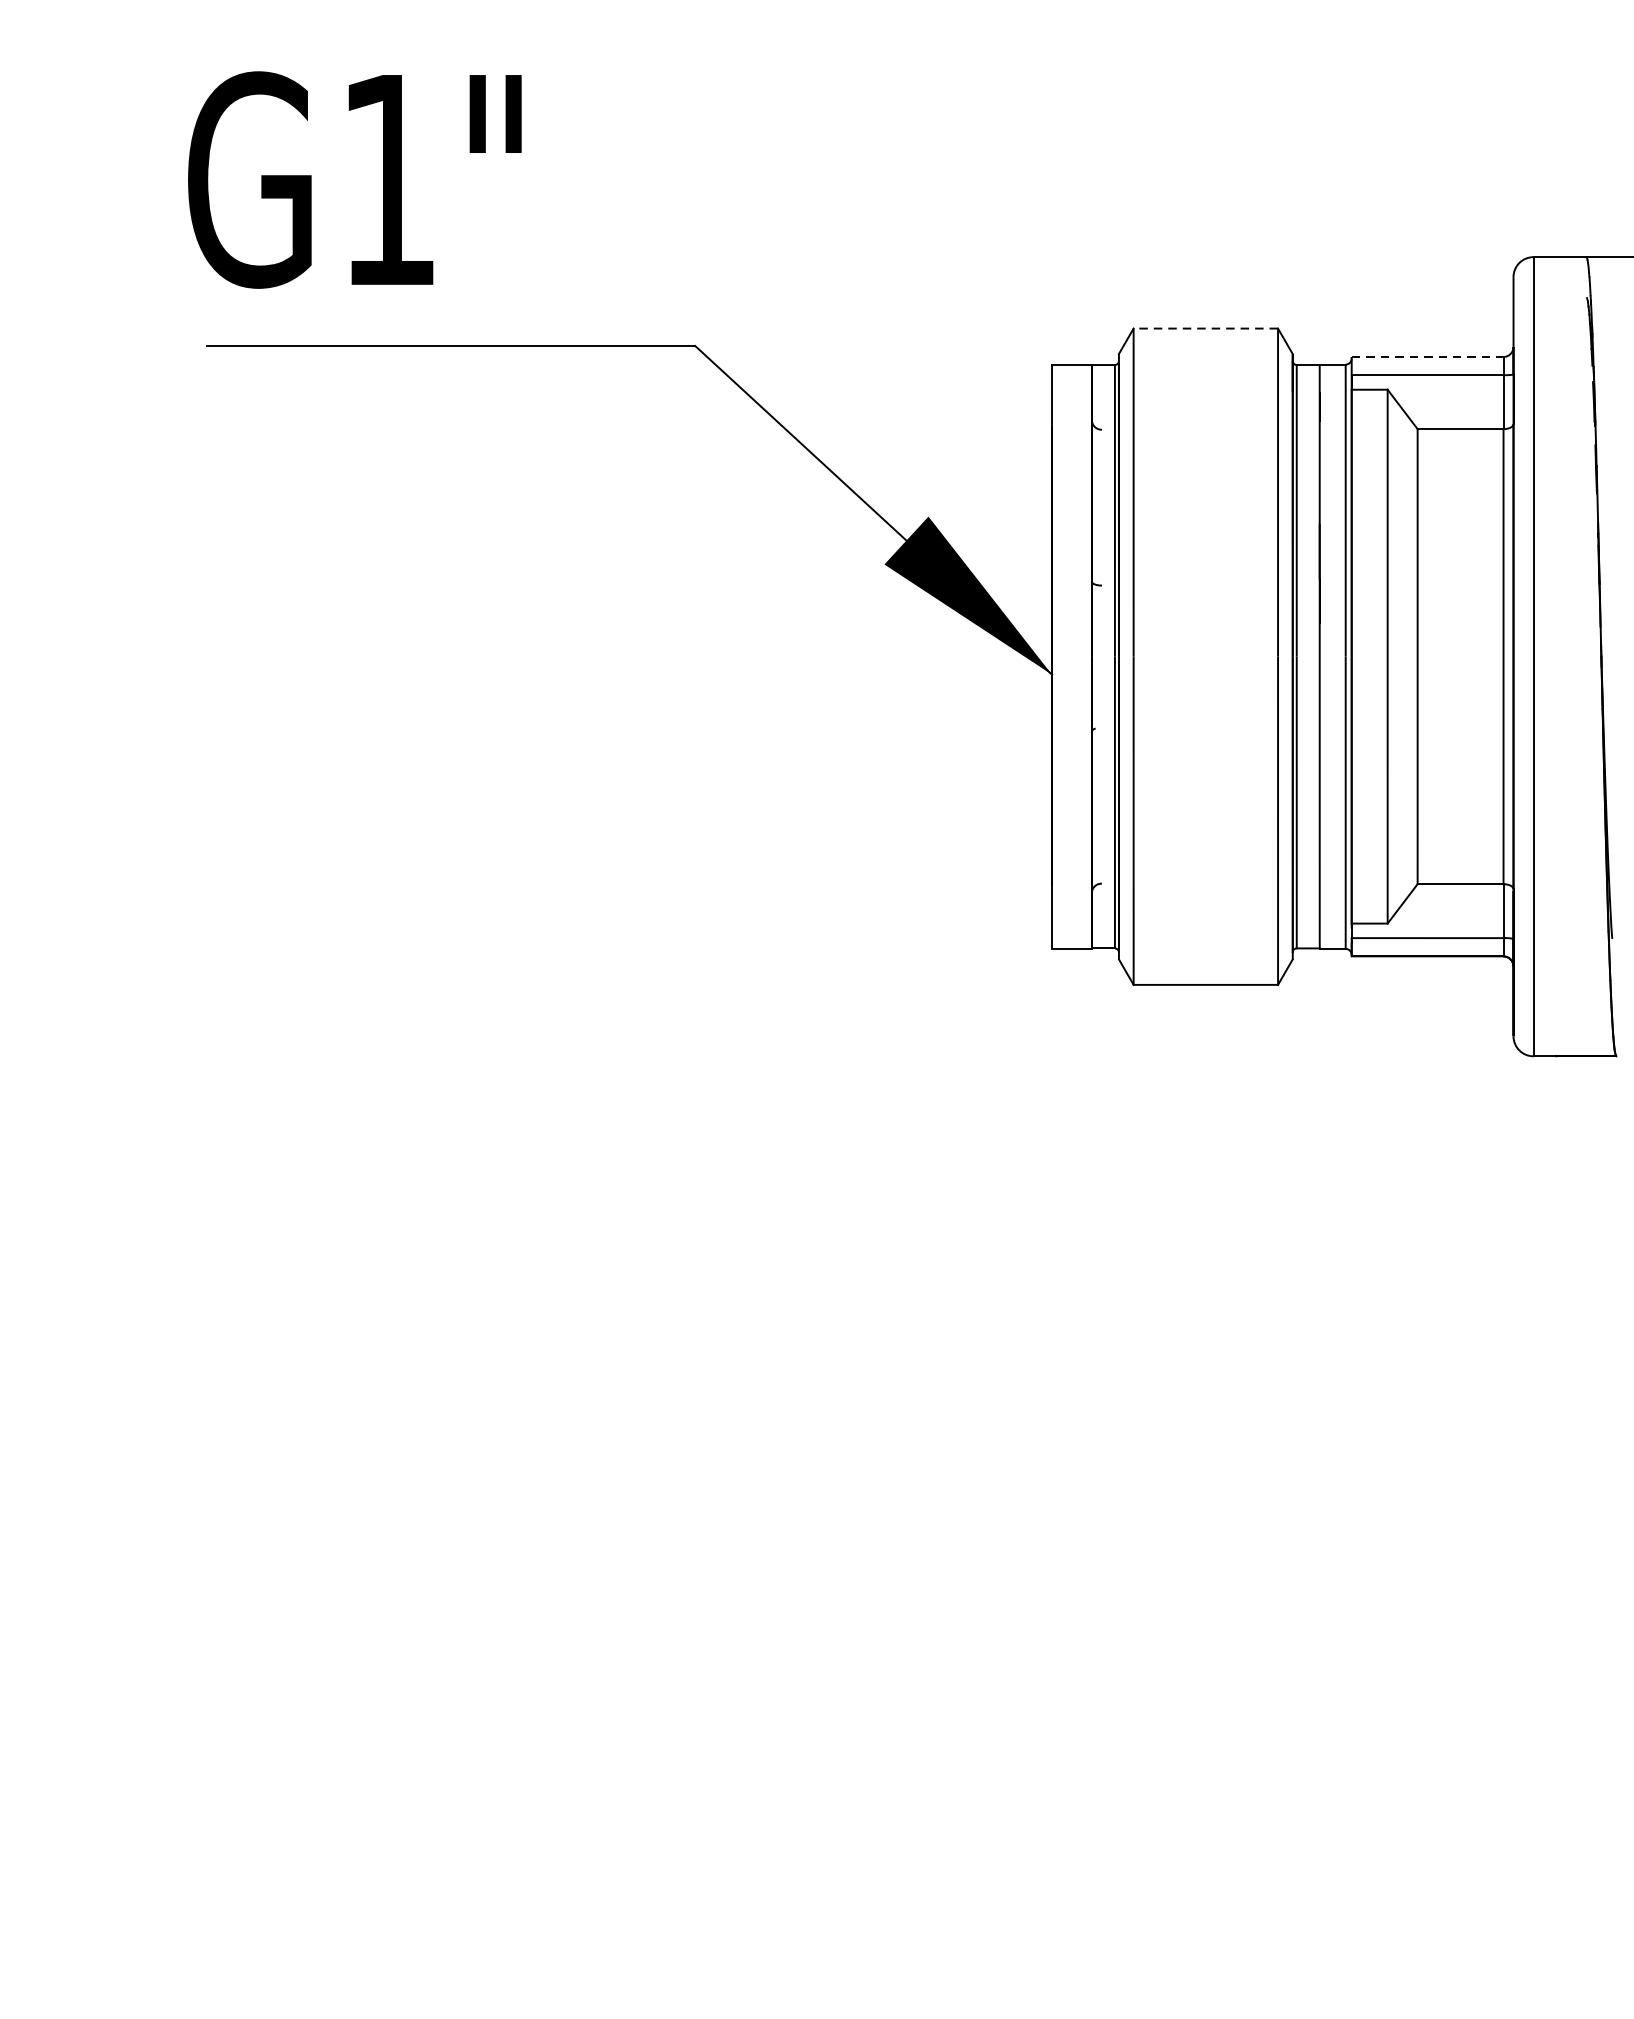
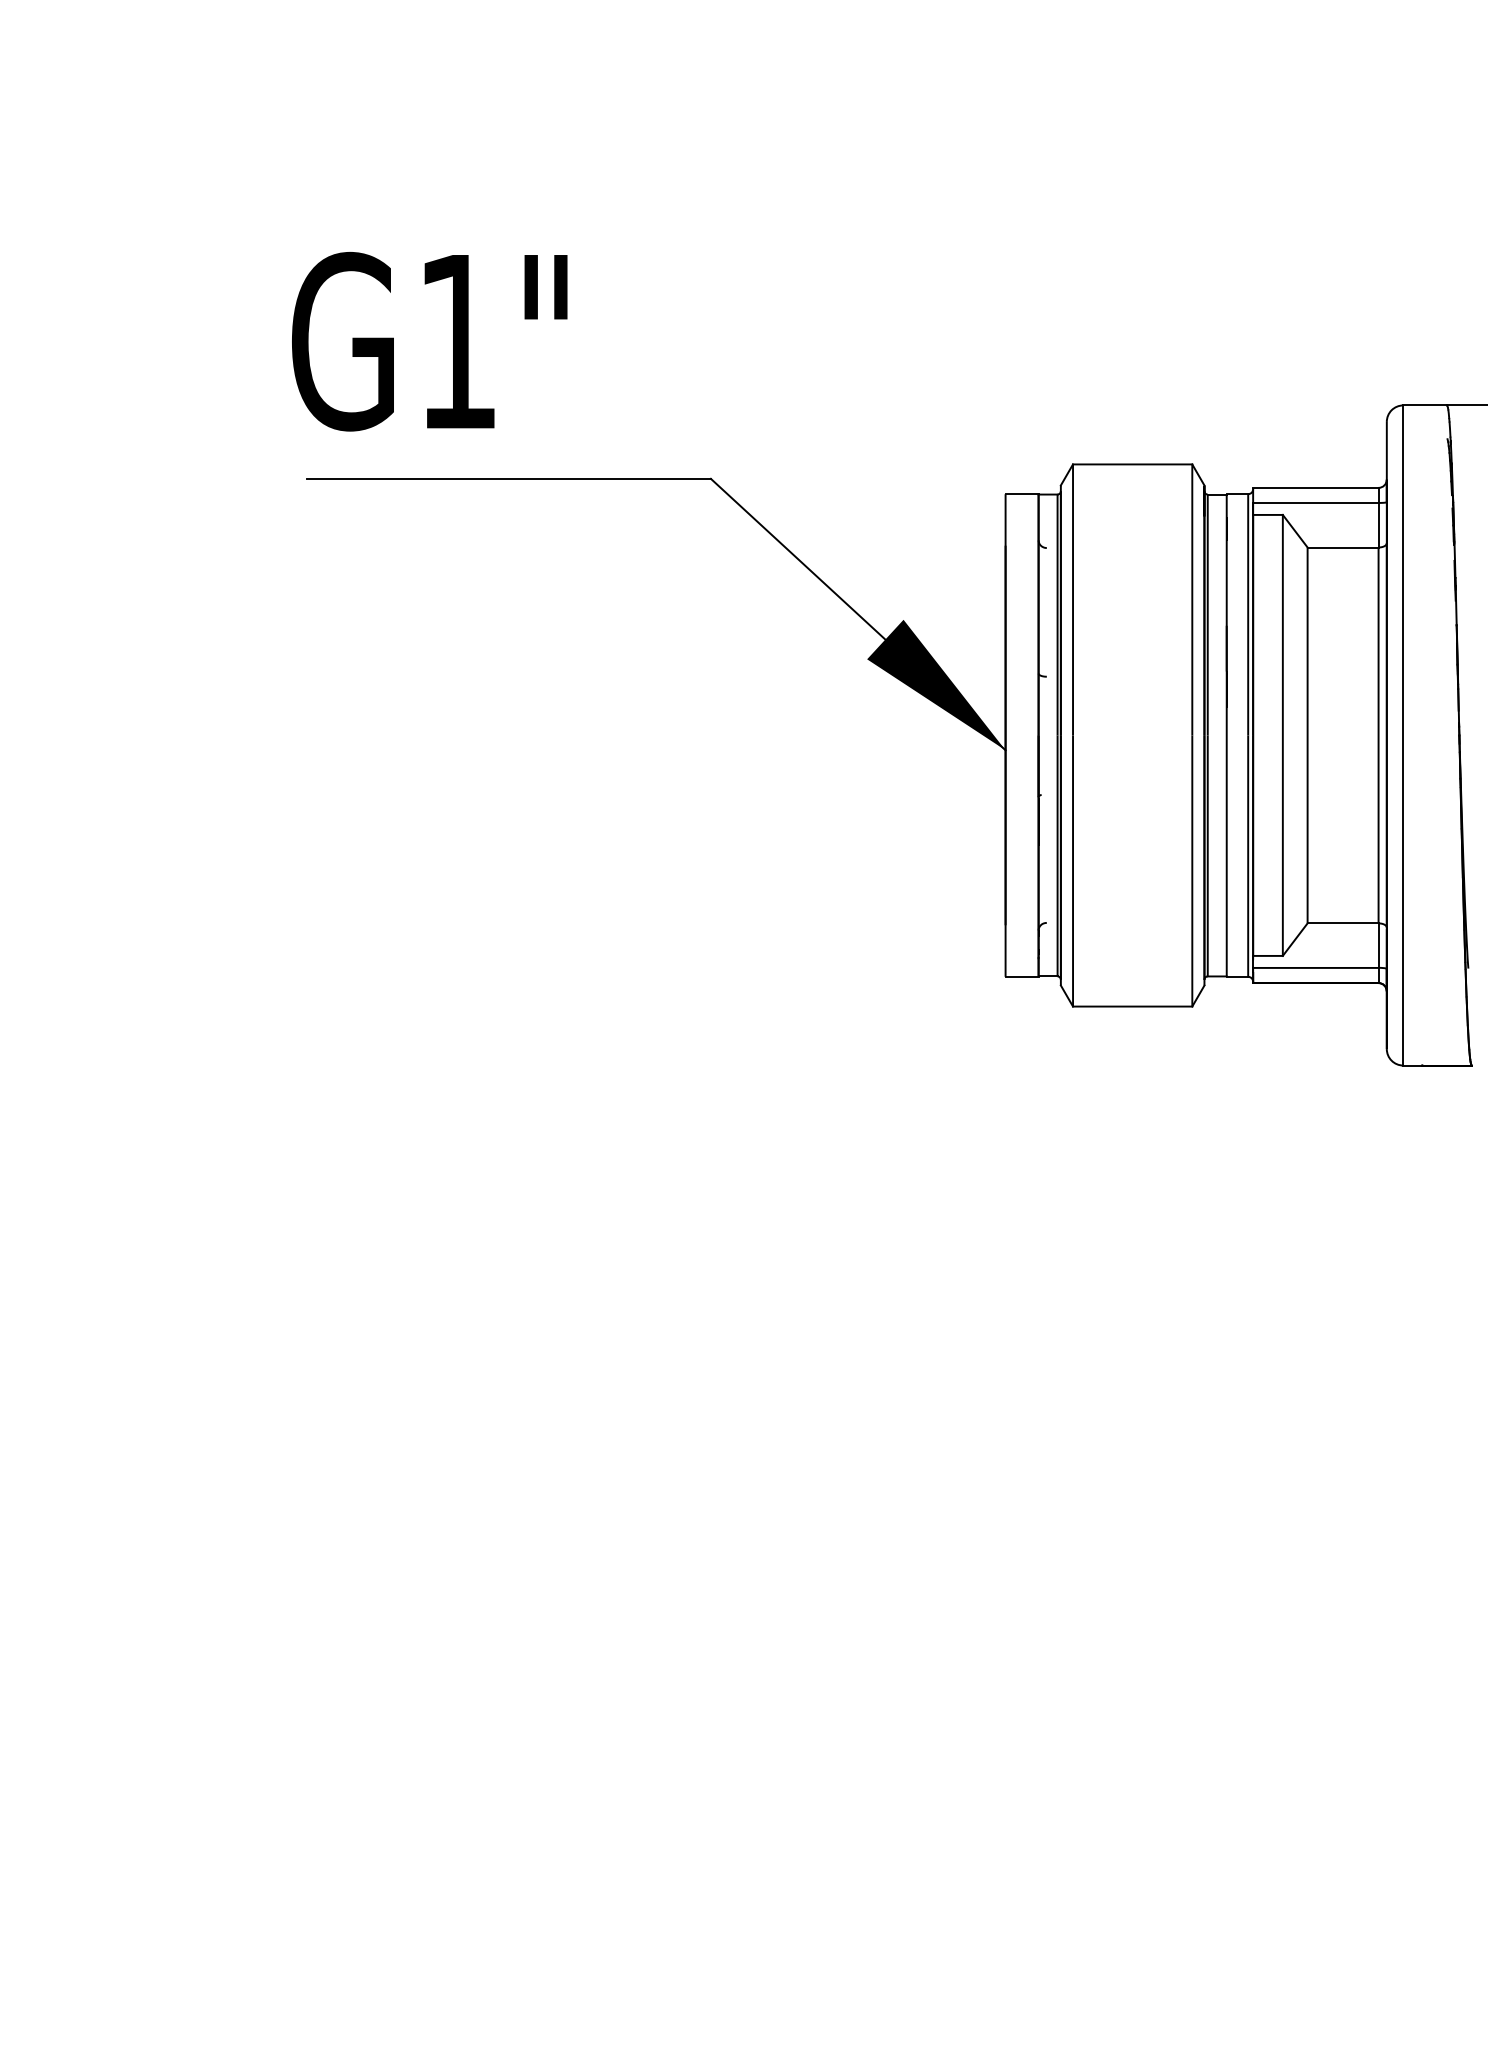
line: (1205, 328) -> (1132, 464), dashed -> solid
line: (1427, 356) -> (1315, 487), dashed -> solid

